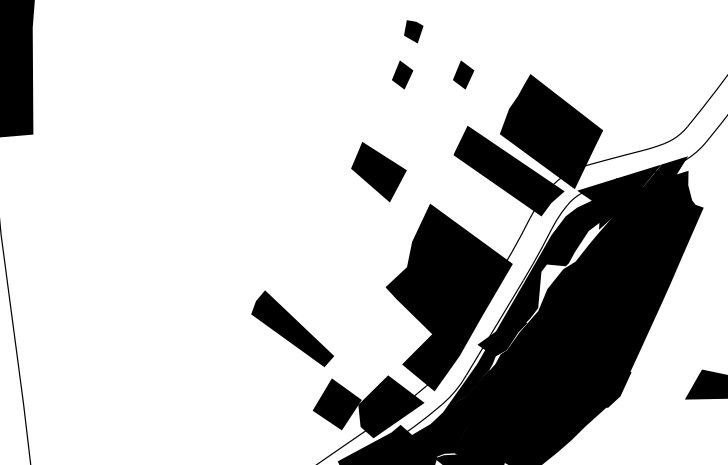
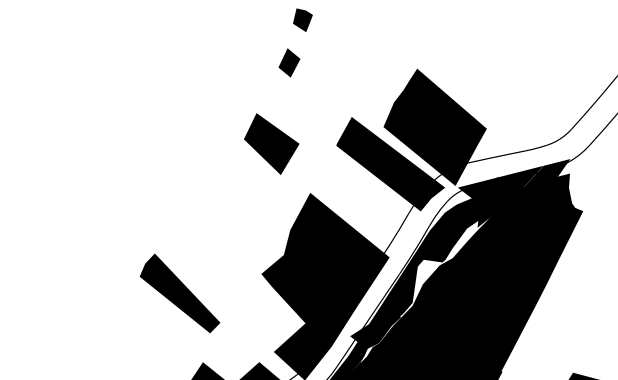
part: (463, 74) -> (350, 65), removed
part: (378, 172) -> (271, 144), moved
part: (292, 328) -> (180, 293), moved

